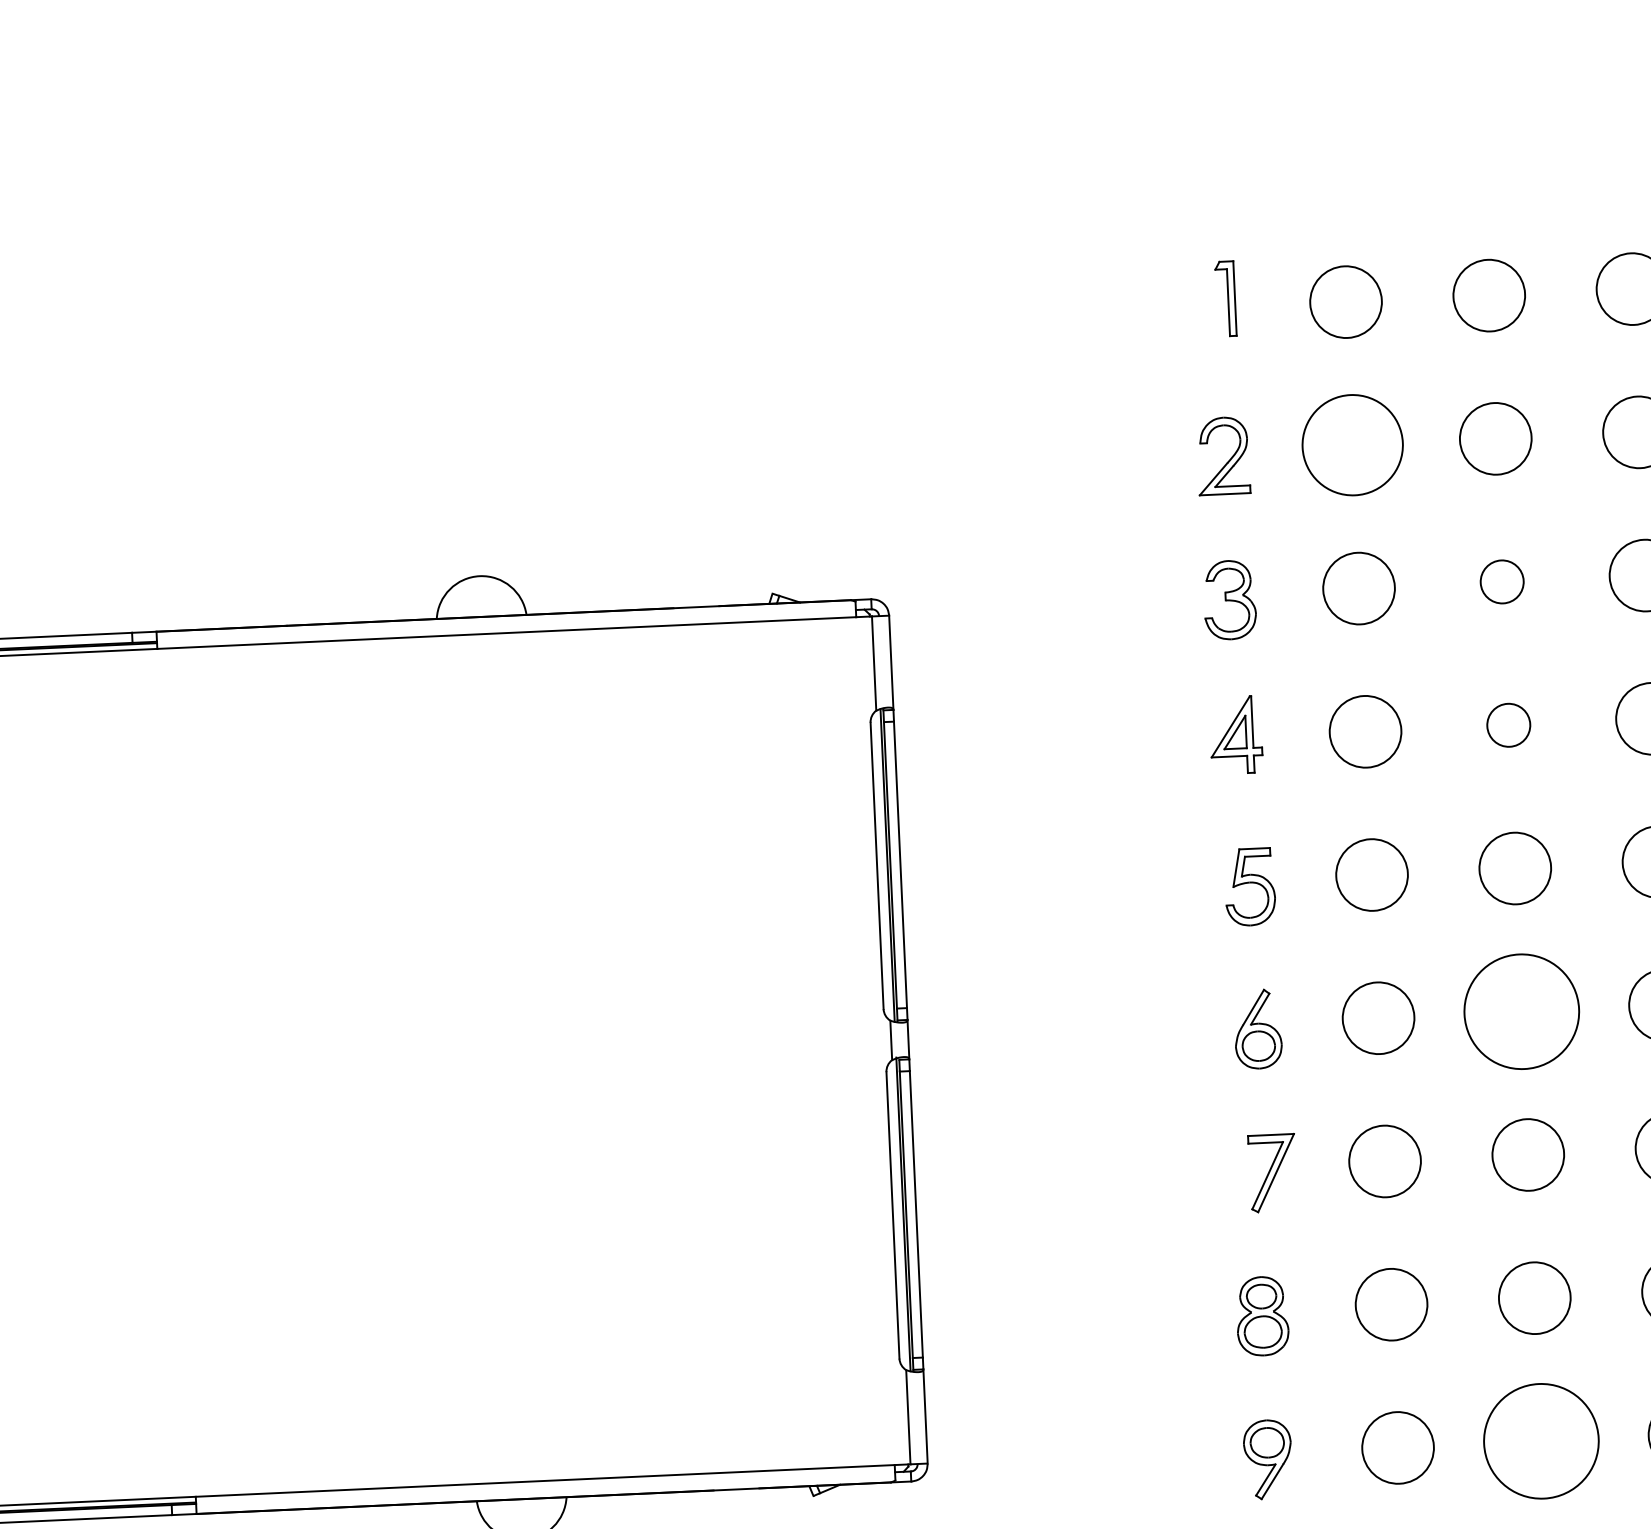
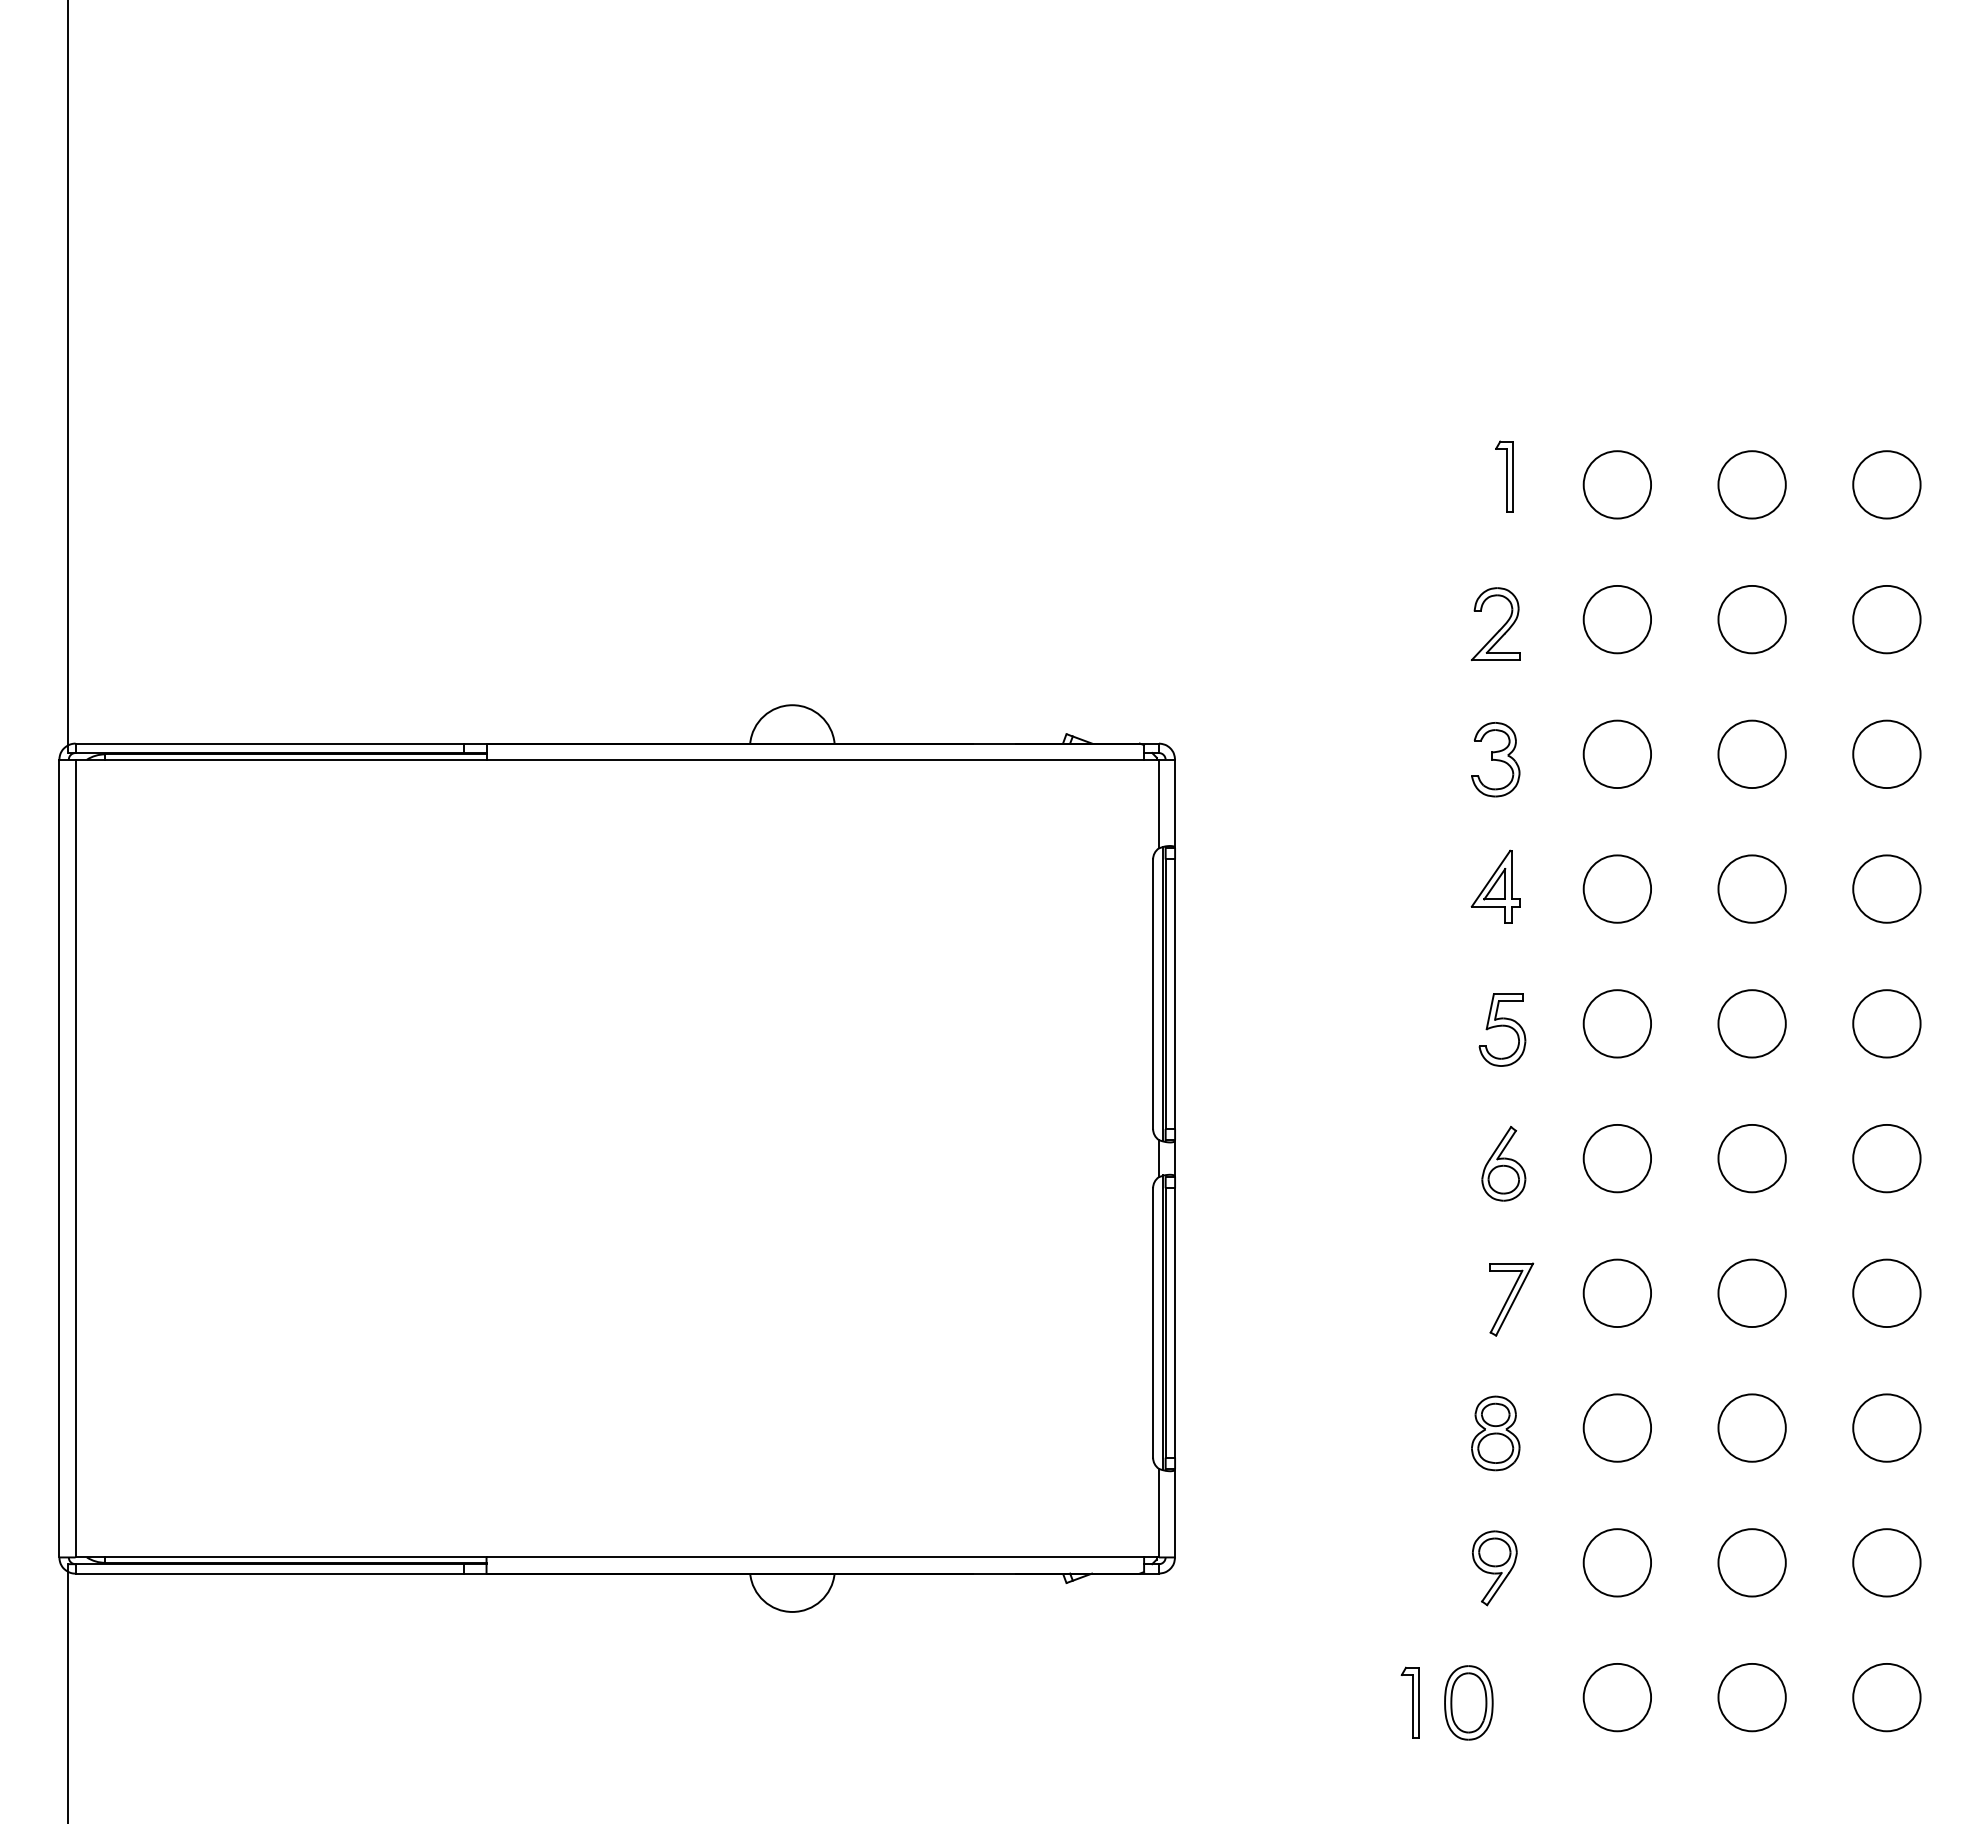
circle: (1351, 445) -> (1616, 619), size x0.71
circle: (1501, 581) -> (1751, 753), size x1.67
circle: (1508, 724) -> (1751, 888), size x1.67
circle: (1521, 1011) -> (1751, 1158), size x0.62
circle: (1540, 1441) -> (1751, 1562), size x0.62

